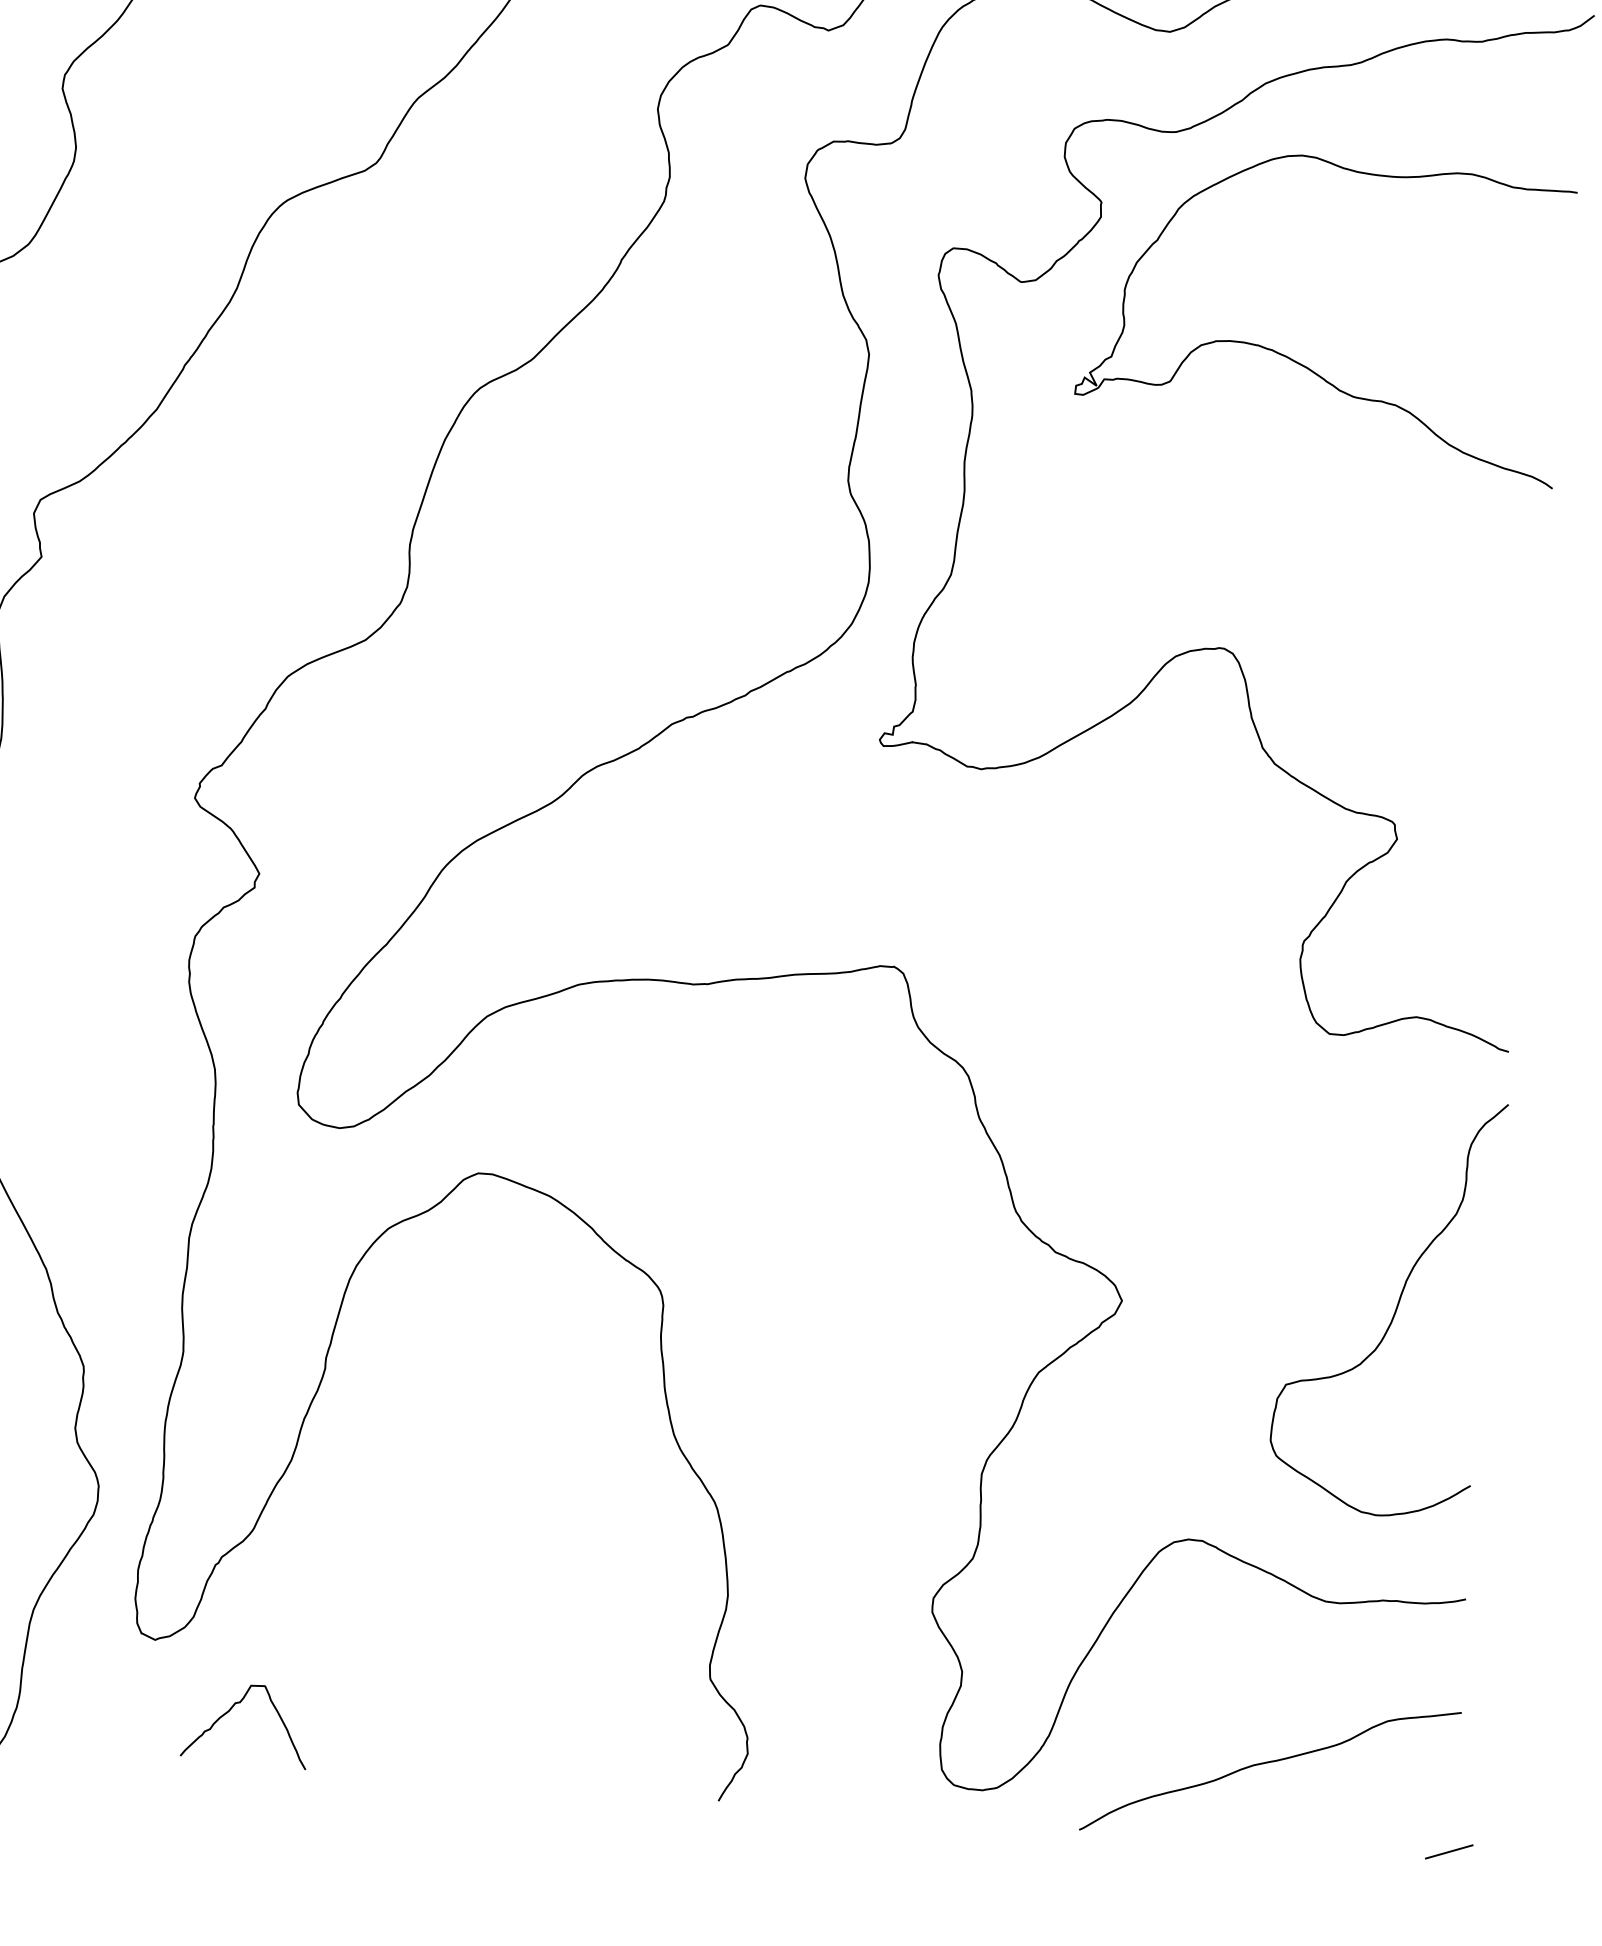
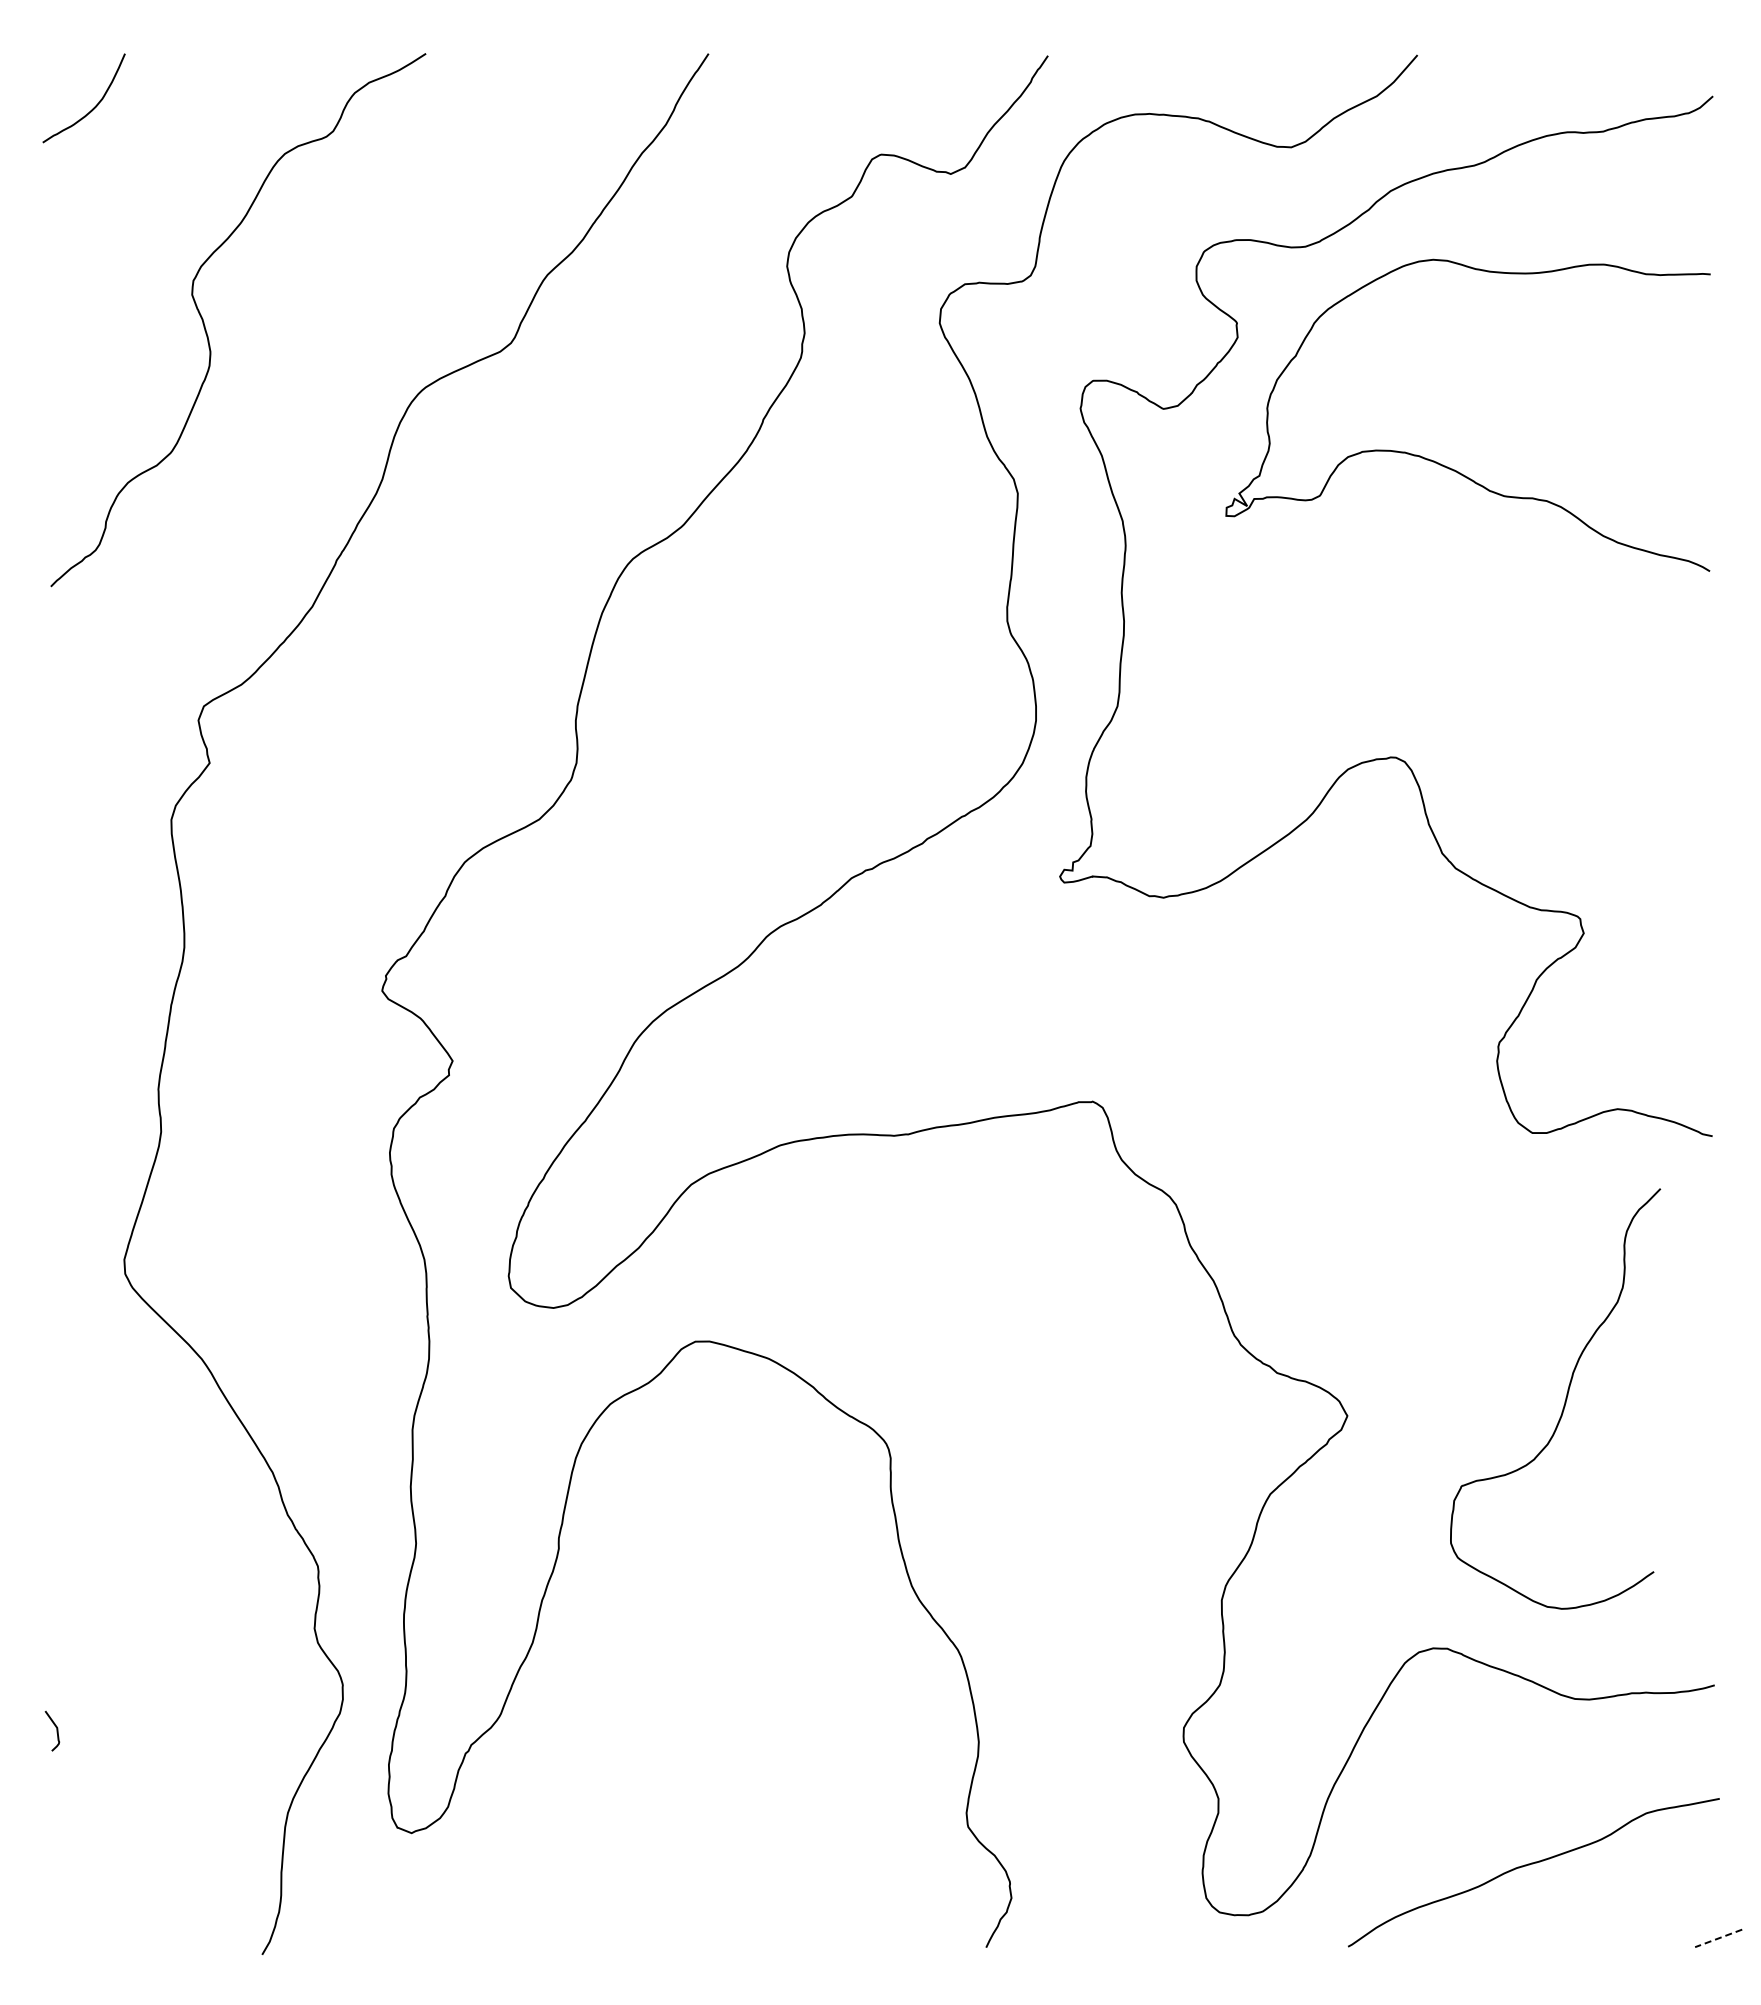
curve: (1395, 1308) -> (1564, 1401), moved
curve: (231, 1709) -> (493, 1896), removed
line: (1449, 1852) -> (1718, 1938), solid -> dashed

